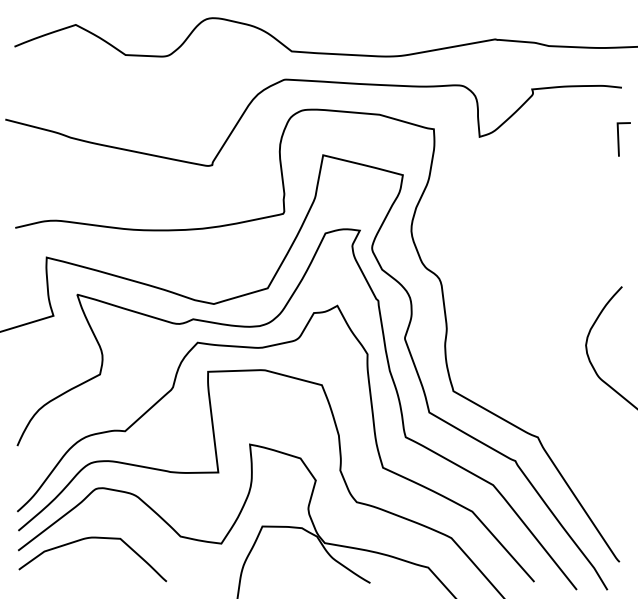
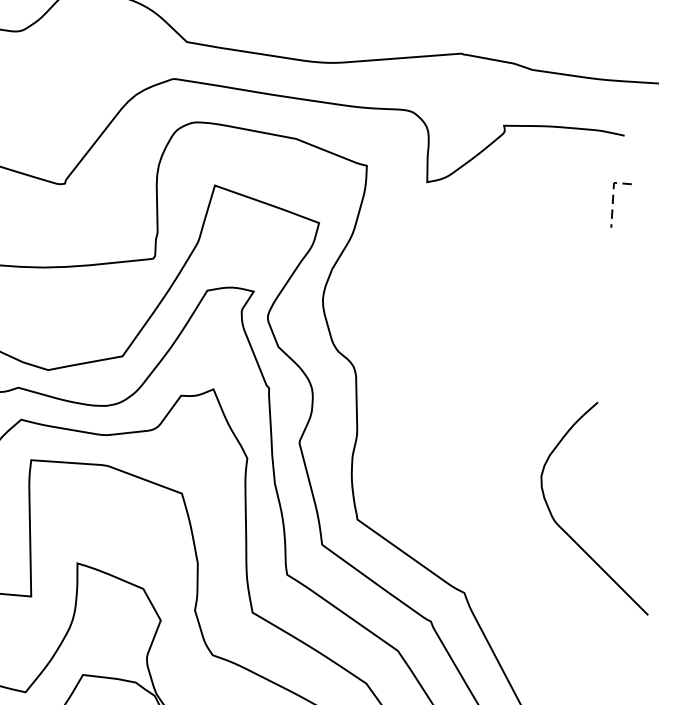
line: (618, 133) -> (613, 196), solid -> dashed

